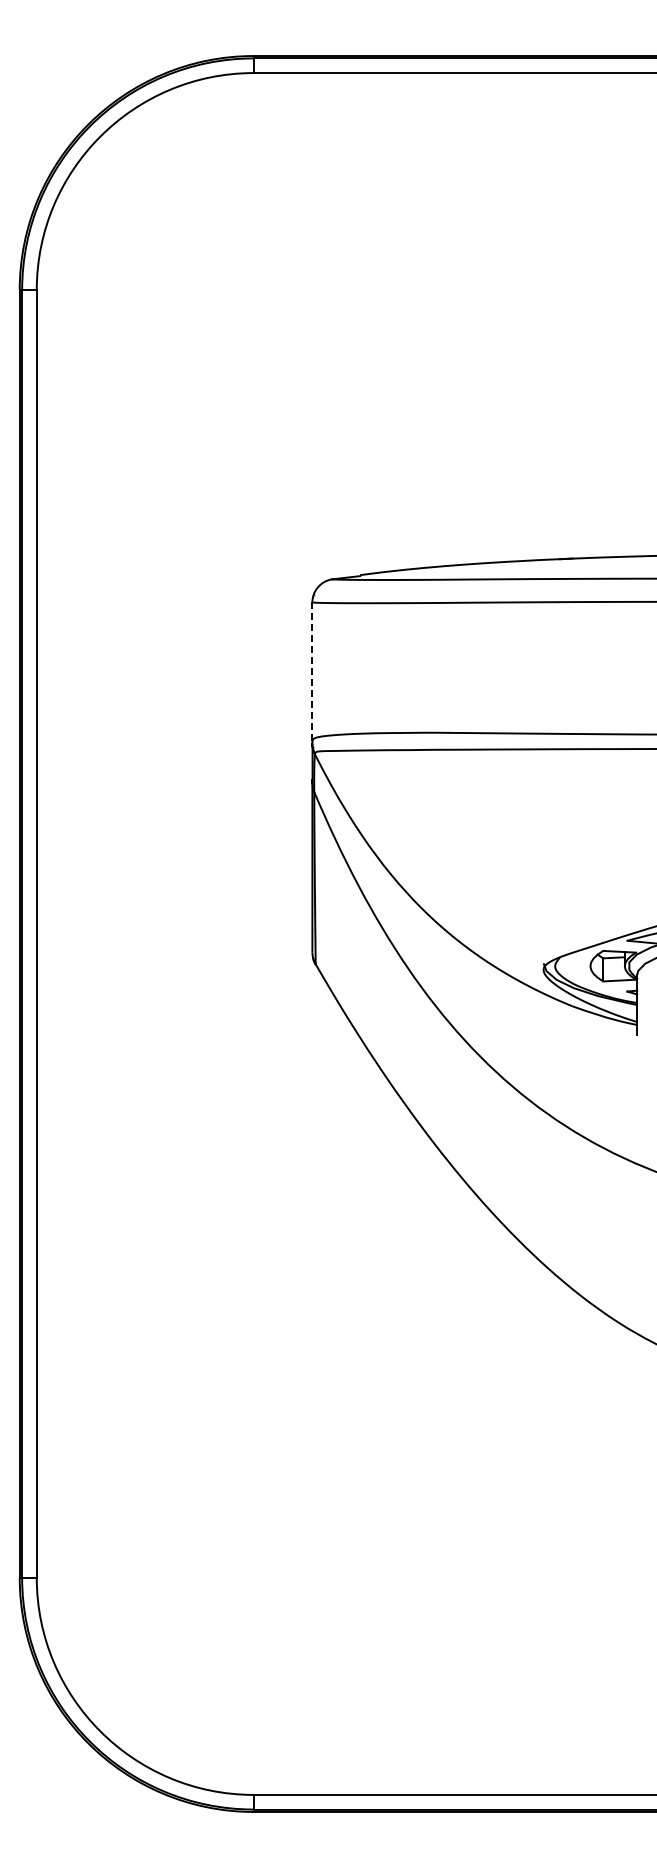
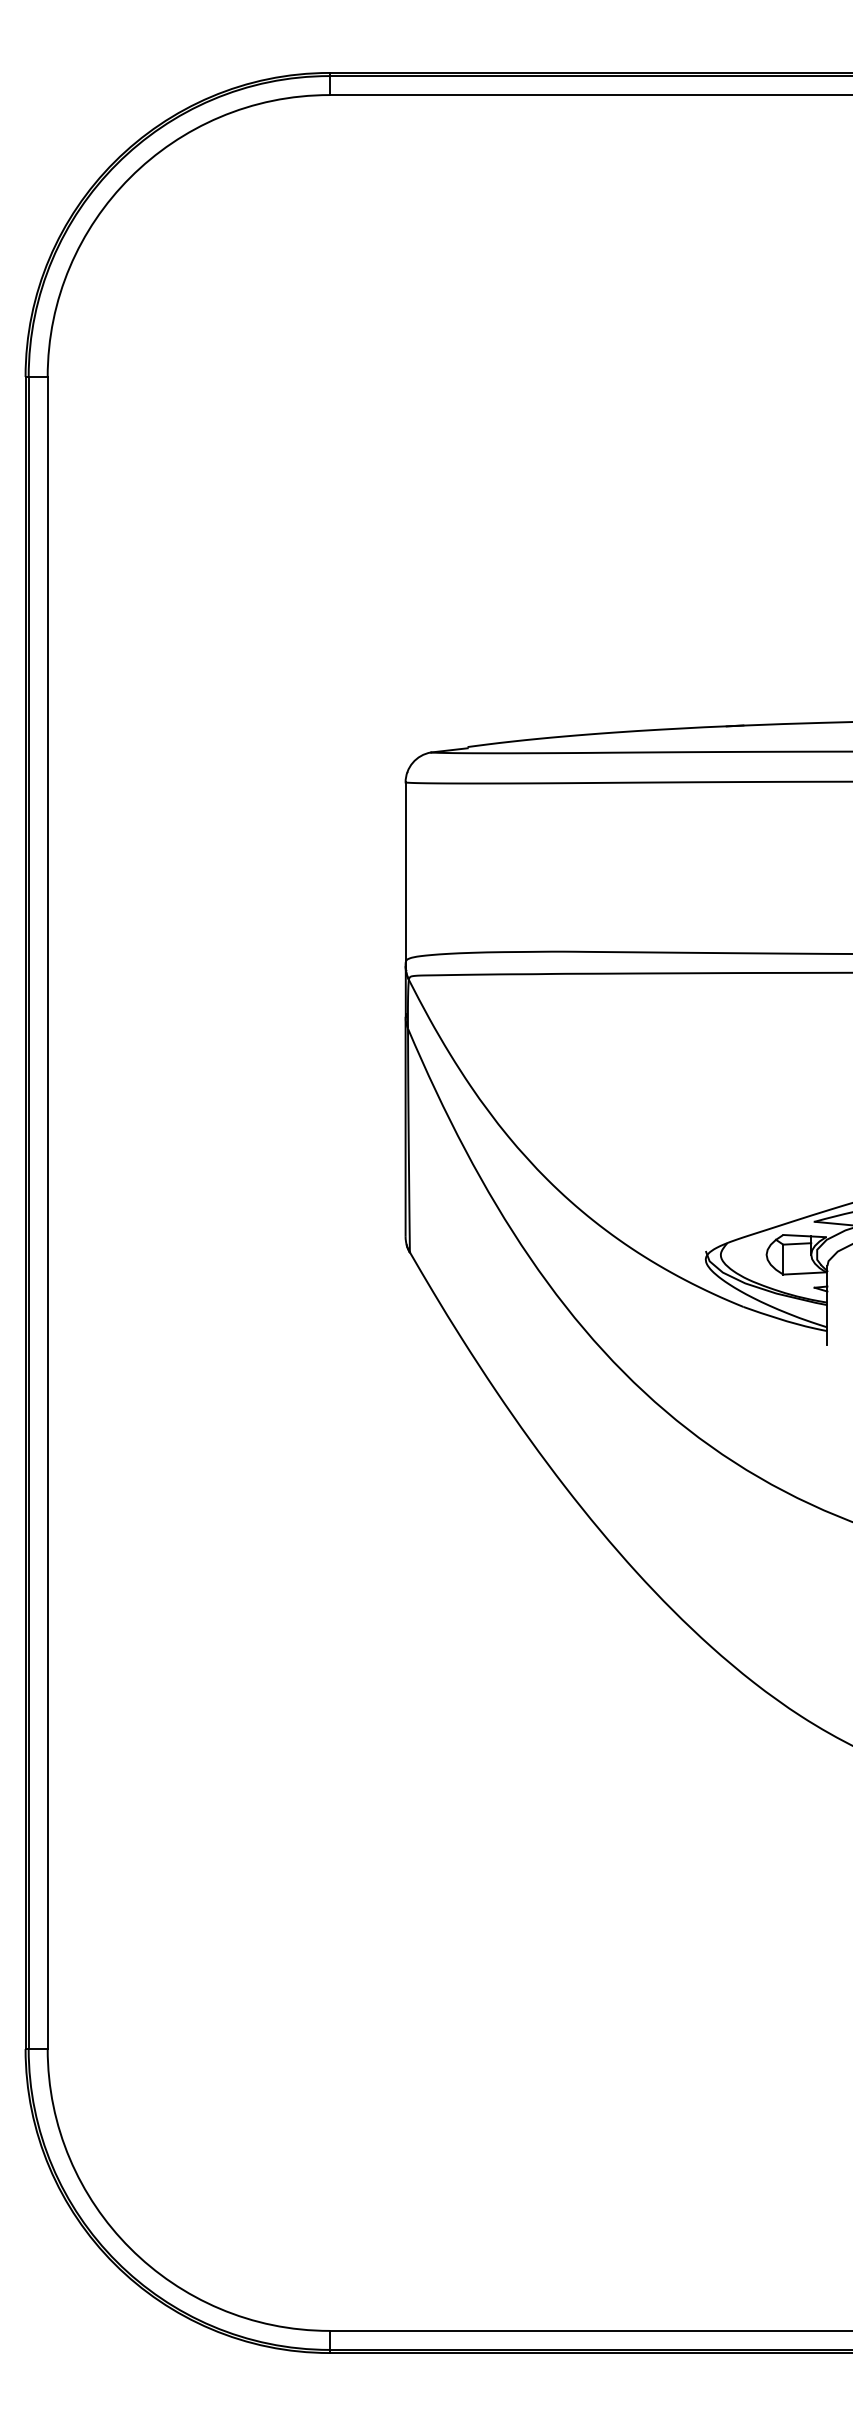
line: (312, 673) -> (405, 874), dashed -> solid

